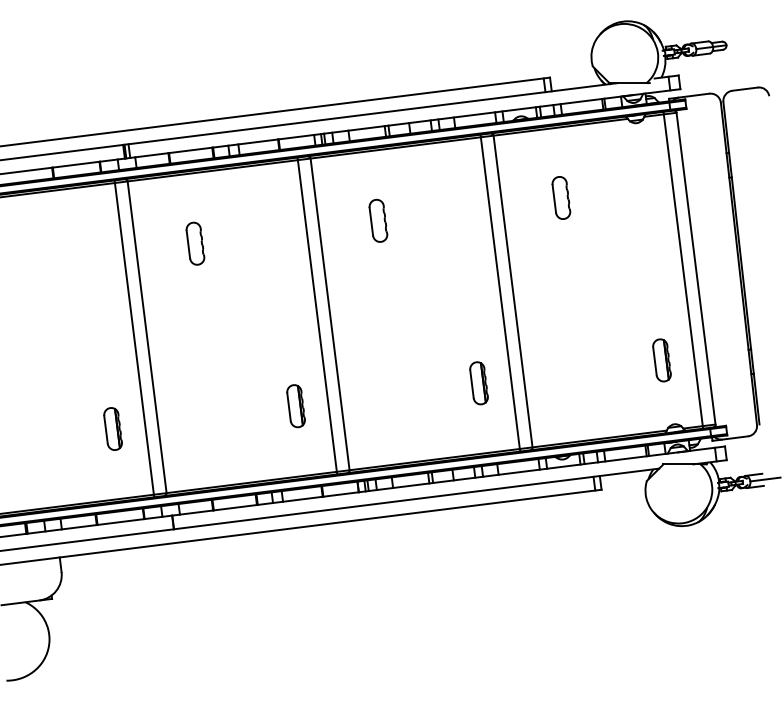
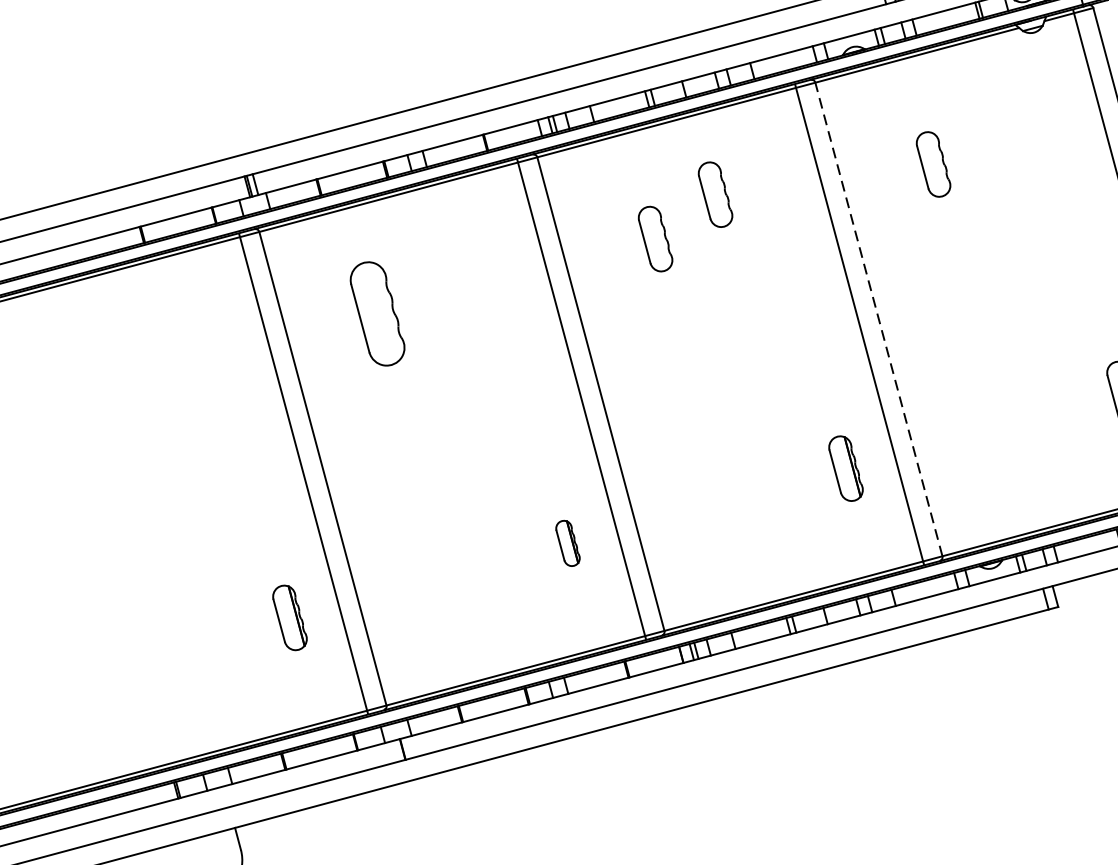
part: (420, 197) -> (715, 193), added
part: (195, 243) -> (377, 313), size x1.6
line: (513, 291) -> (879, 319), solid -> dashed
part: (295, 406) -> (567, 543), size x0.7

